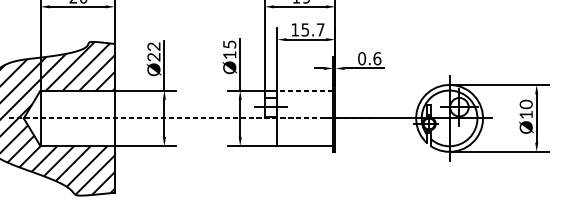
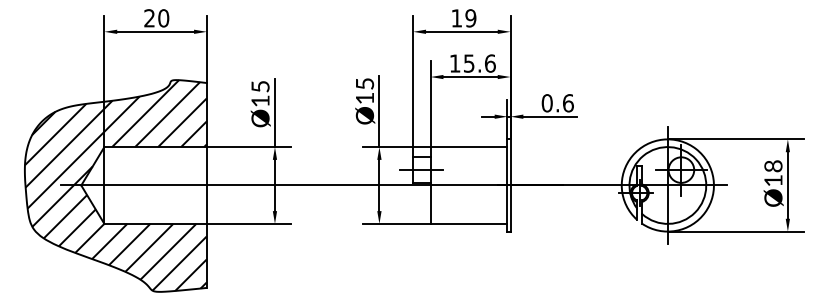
text: (320, 29) -> (490, 63), 15.7 -> 15.6
text: (153, 51) -> (260, 93), Ø22 -> Ø15
line: (304, 90) -> (468, 147), dashed -> solid
text: (526, 103) -> (773, 165), Ø10 -> Ø18
line: (191, 118) -> (312, 185), dashed -> solid

